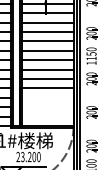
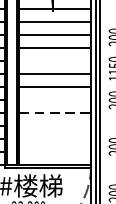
line: (47, 50) -> (54, 60), removed
line: (47, 78) -> (54, 99), removed
line: (47, 88) -> (54, 113), solid -> dashed

